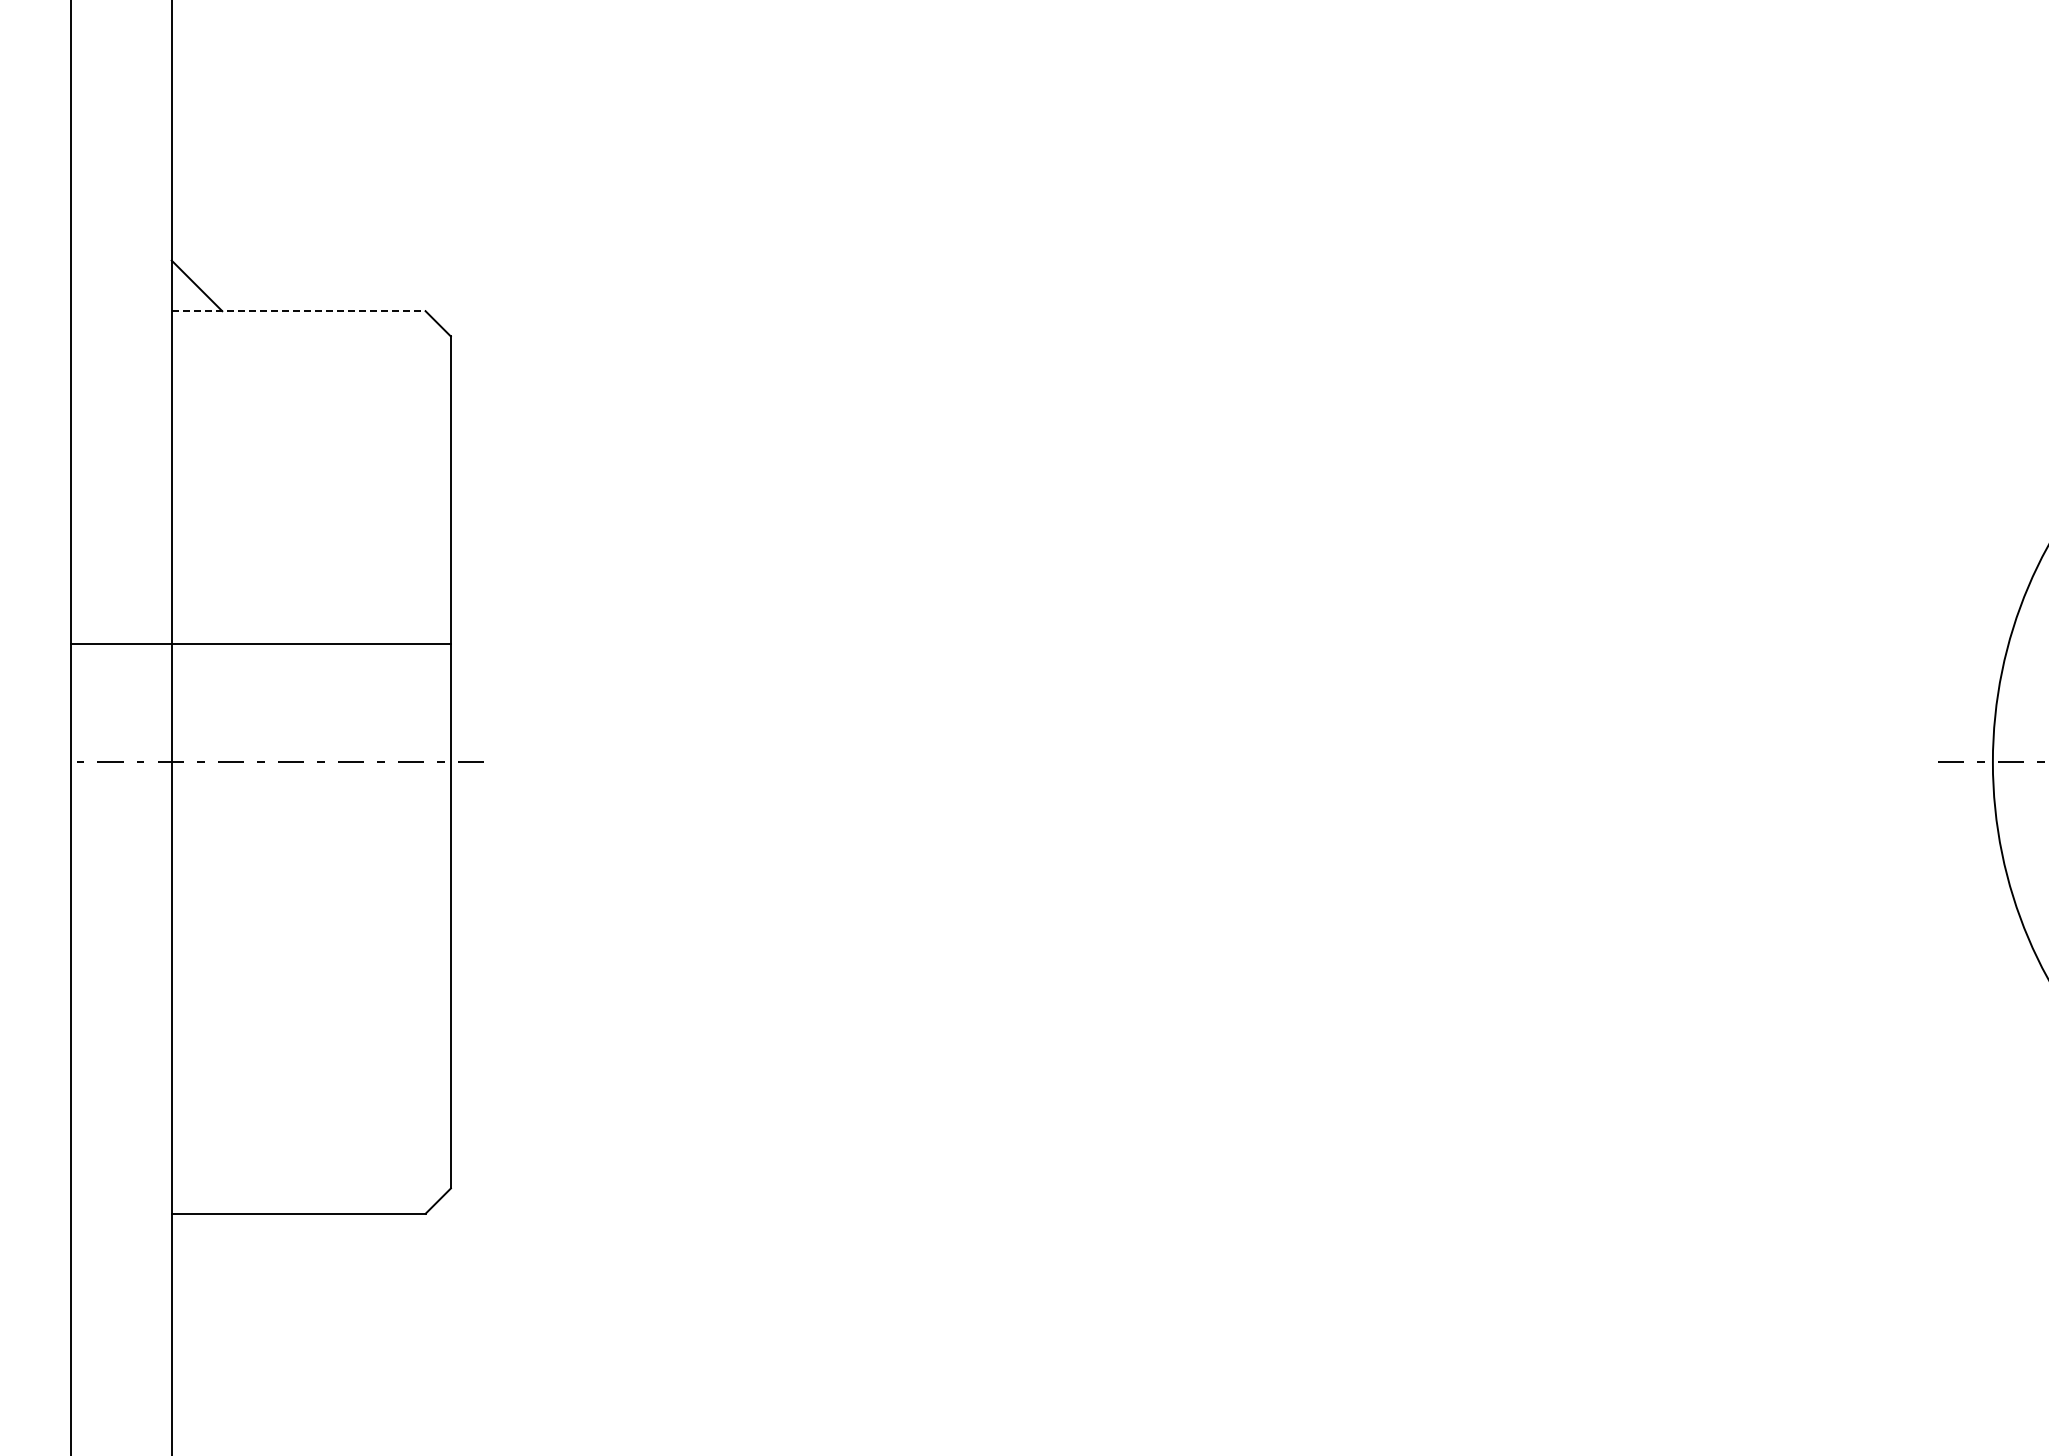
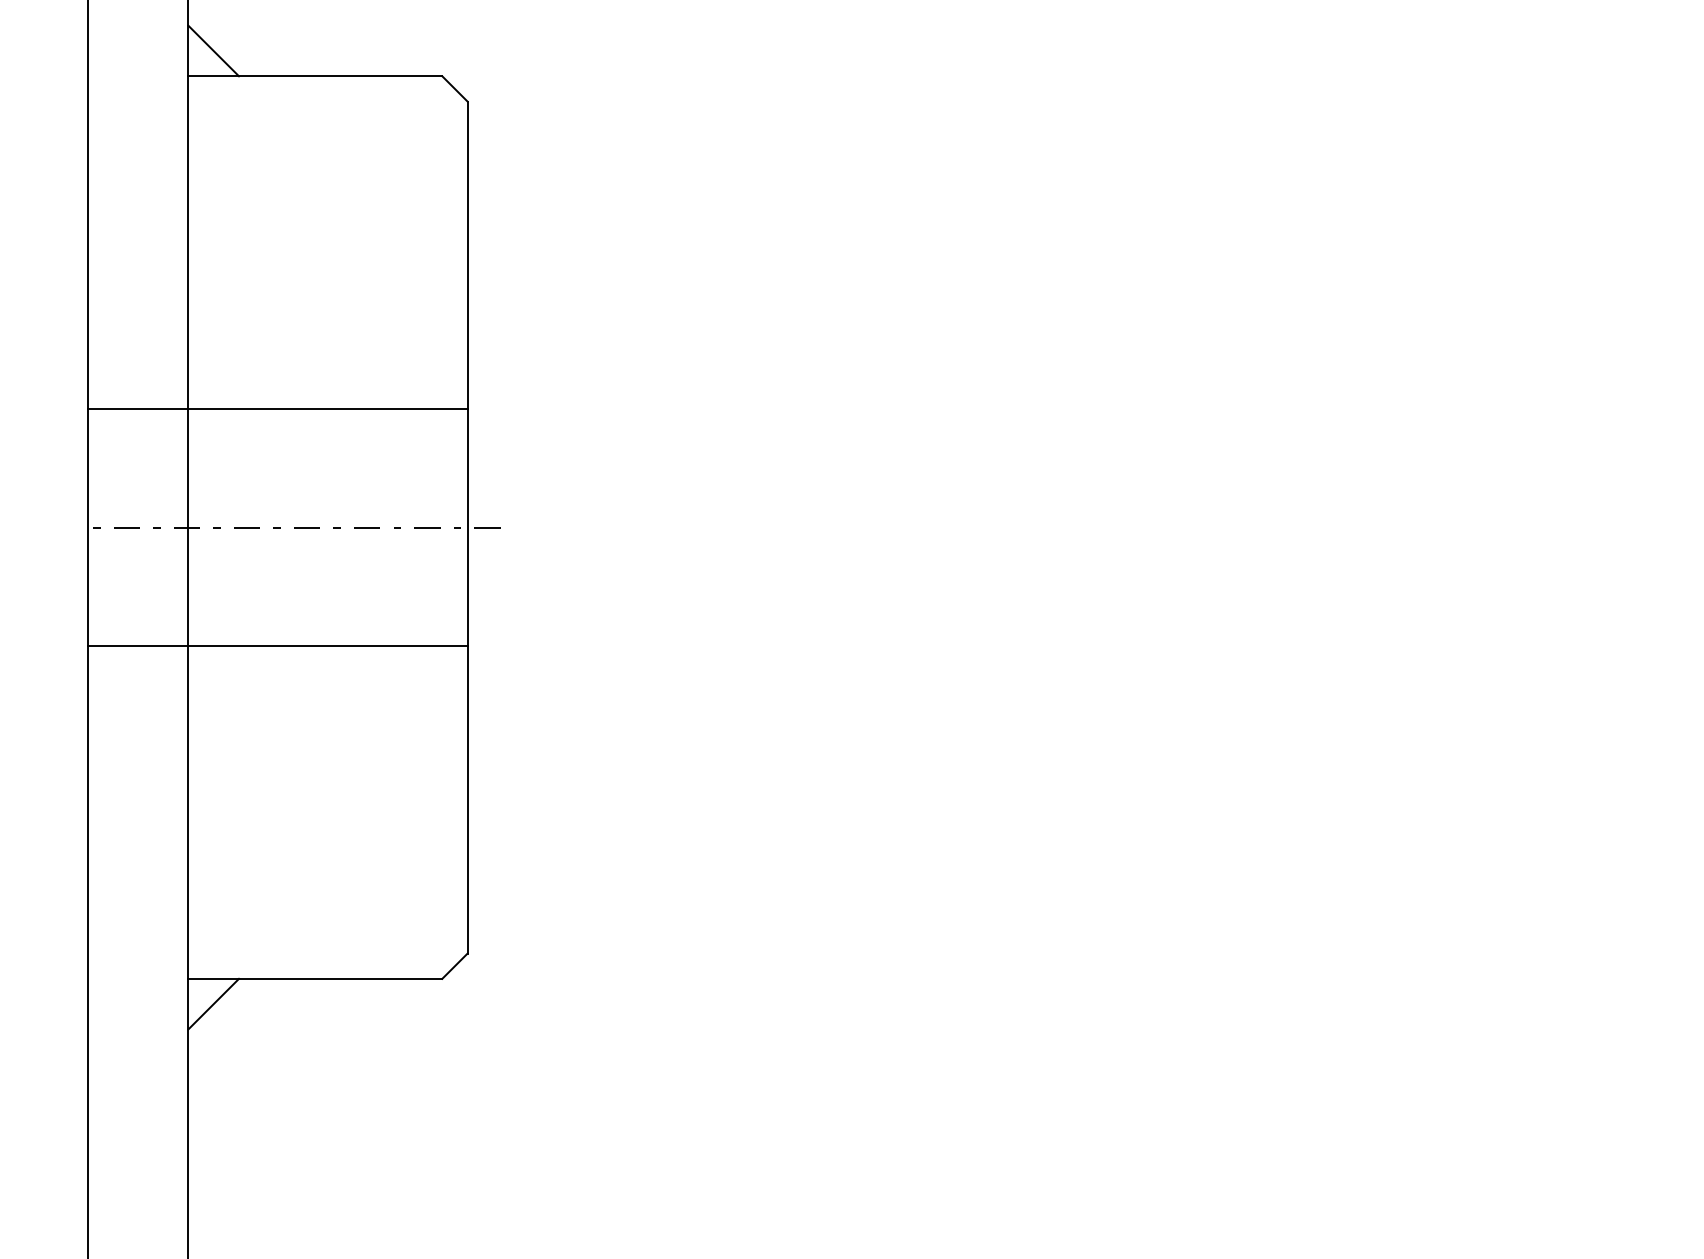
line: (298, 311) -> (315, 76), dashed -> solid
line: (260, 880) -> (277, 645), added
line: (196, 1238) -> (213, 1003), added

